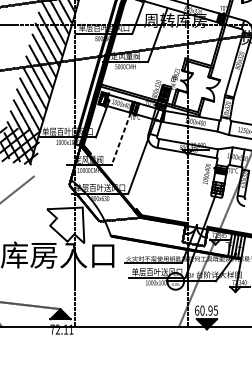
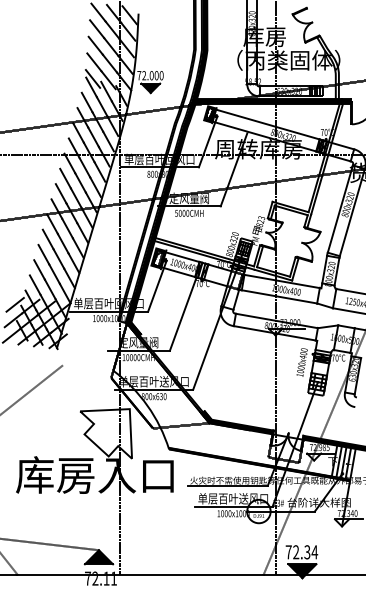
line: (121, 139) -> (183, 314), dashed -> solid
text: (206, 310) -> (301, 552), 60.95 -> 72.34

